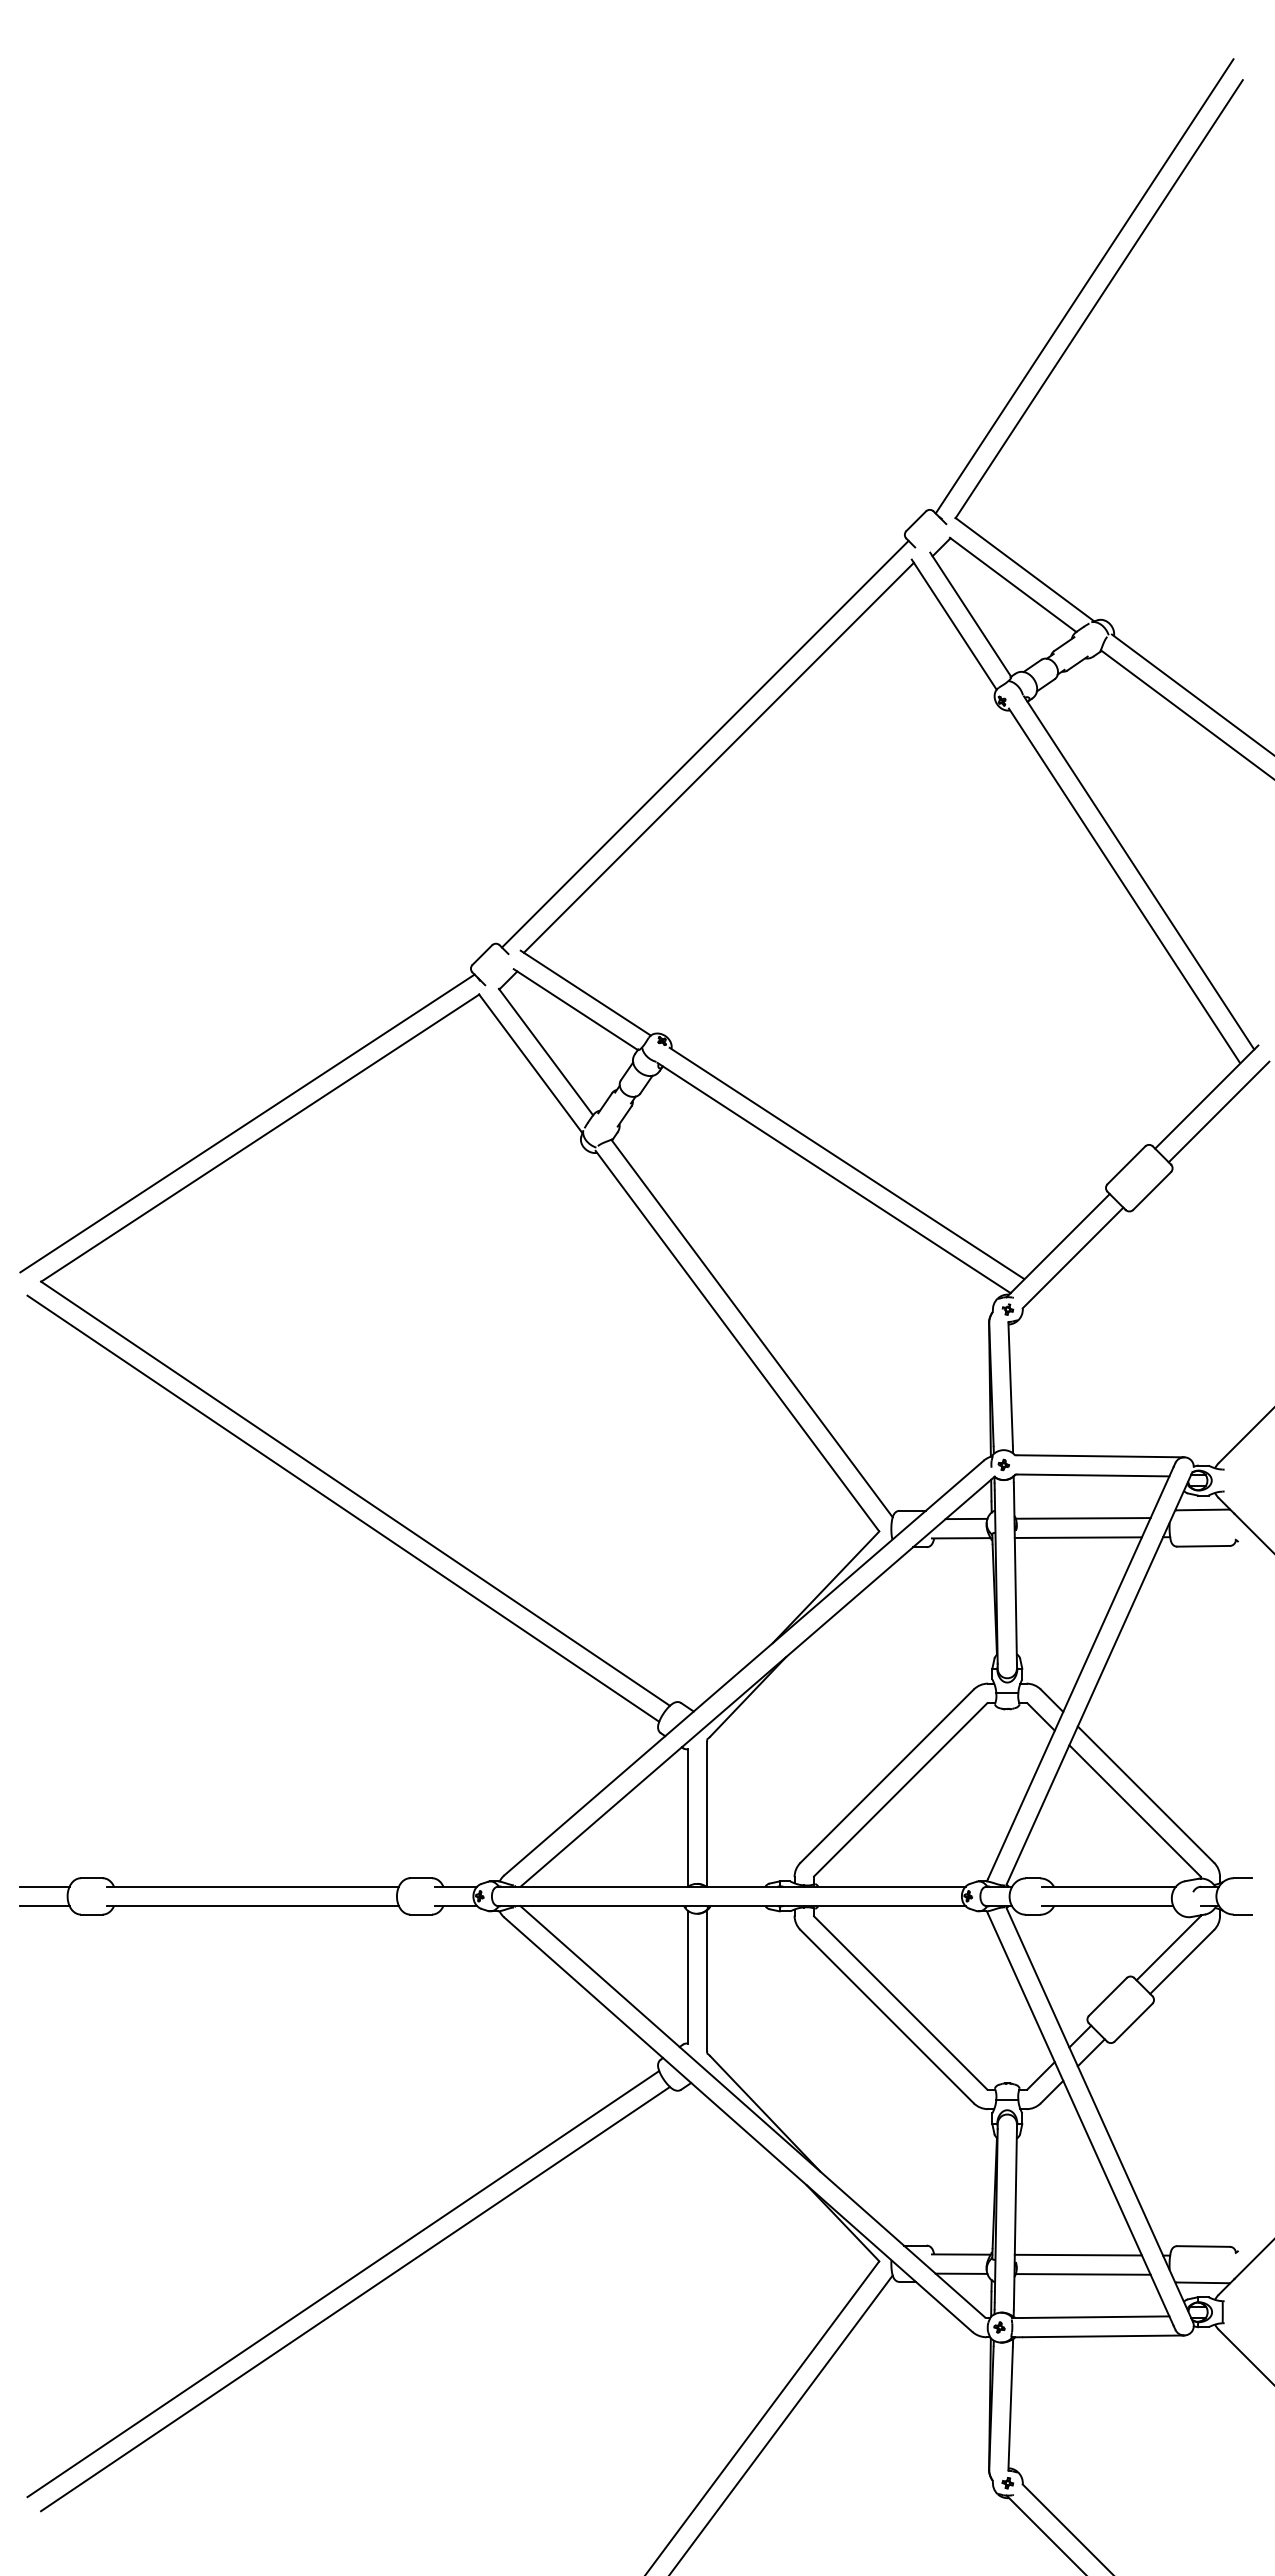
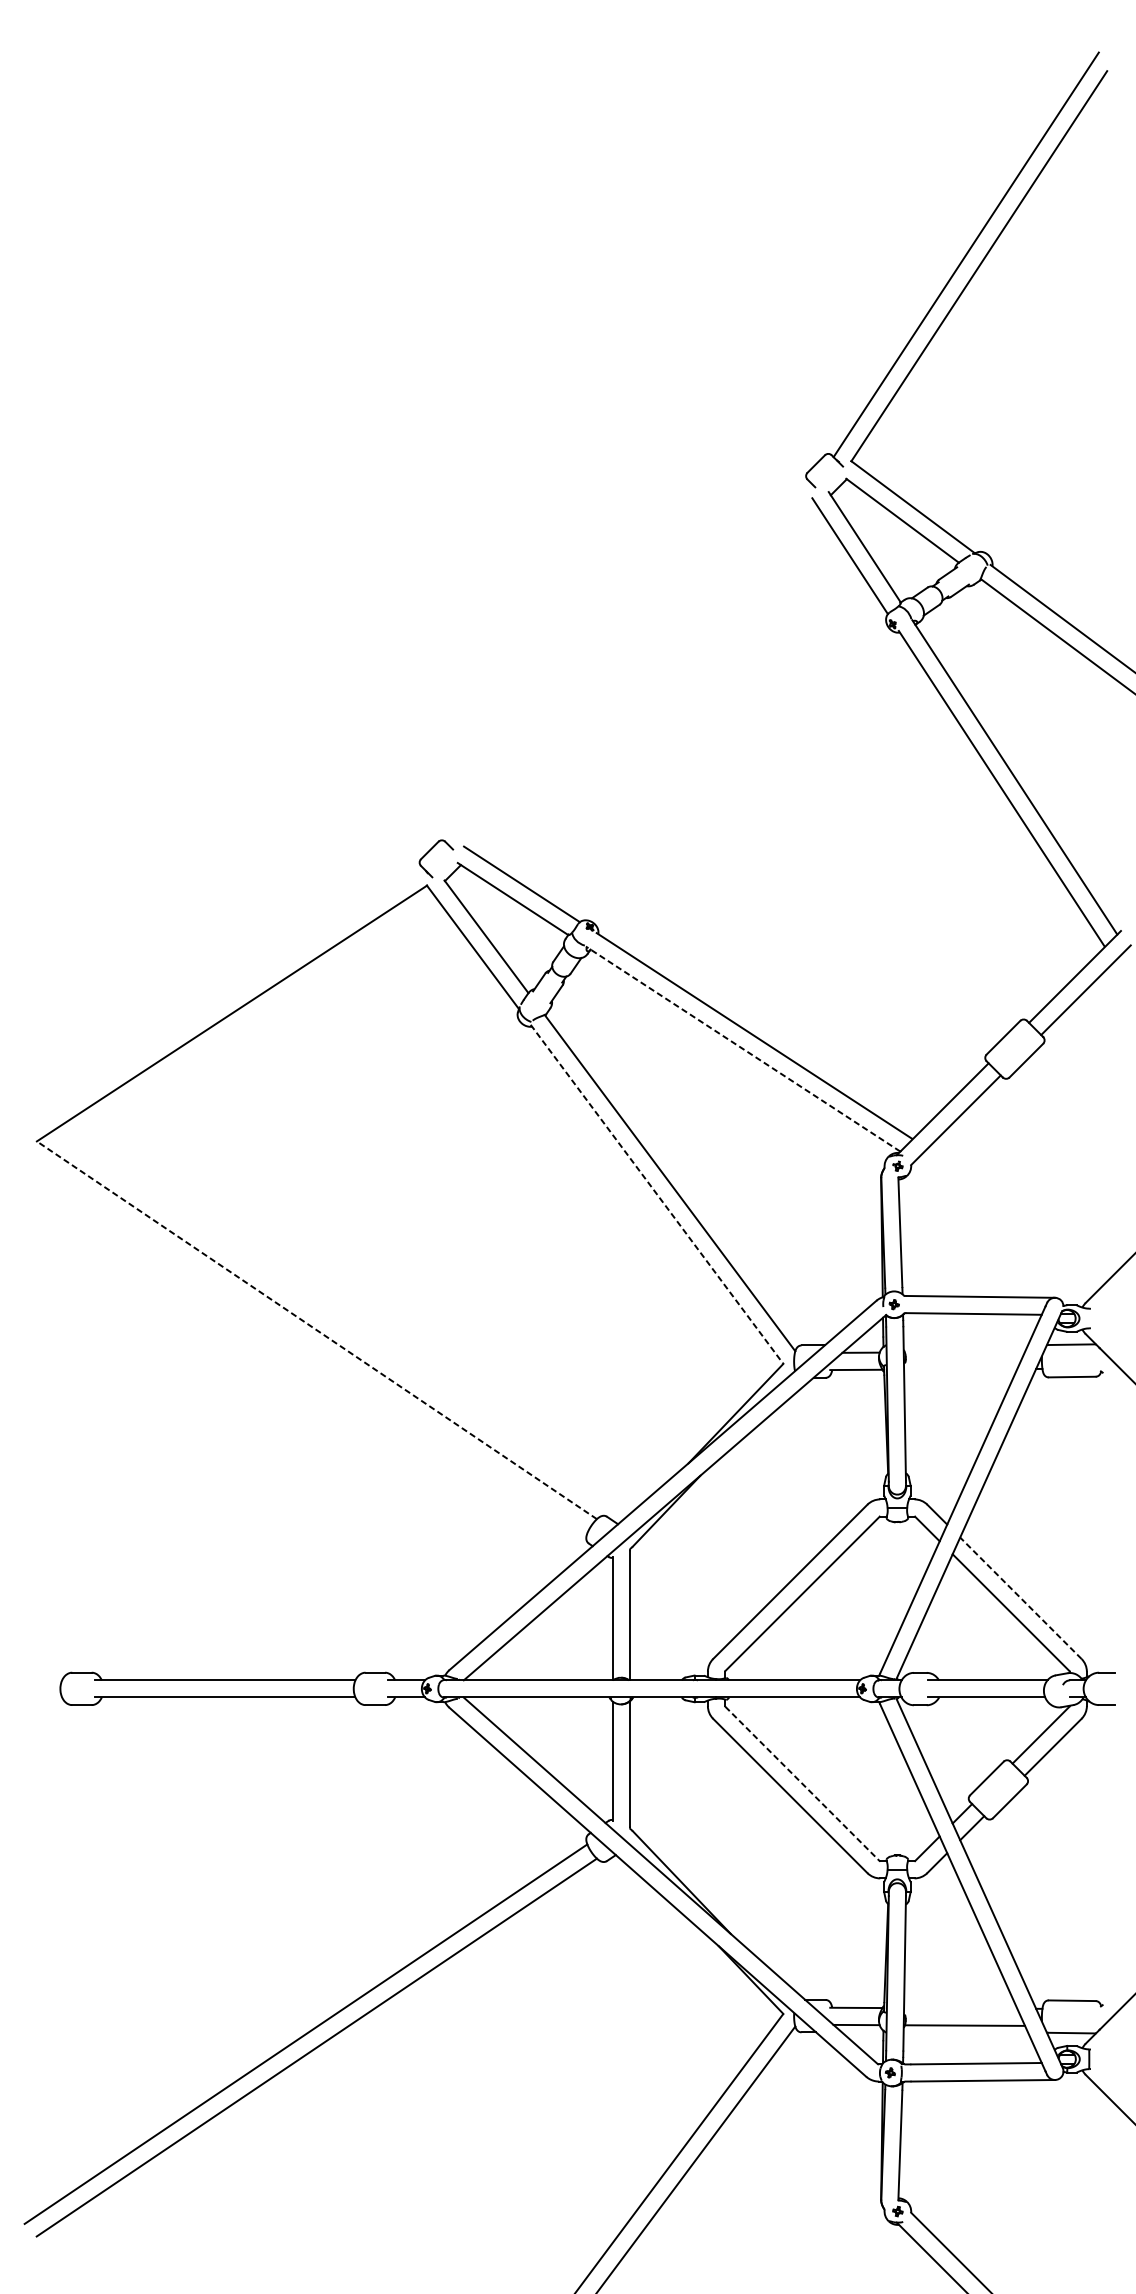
line: (704, 743) -> (627, 662), removed
line: (718, 757) -> (640, 674), removed
line: (247, 1123) -> (220, 1000), removed
line: (834, 1178) -> (743, 1049), solid -> dashed
line: (737, 1340) -> (657, 1193), solid -> dashed
line: (355, 1493) -> (316, 1330), solid -> dashed
line: (343, 1508) -> (306, 1343), removed
line: (1082, 1518) -> (964, 1352), removed
line: (1077, 1537) -> (959, 1369), removed
line: (1145, 1794) -> (1020, 1598), solid -> dashed
line: (44, 1886) -> (39, 1680), removed
line: (44, 1906) -> (39, 1697), removed
line: (901, 2003) -> (803, 1784), solid -> dashed
line: (1077, 2254) -> (959, 2007), removed

